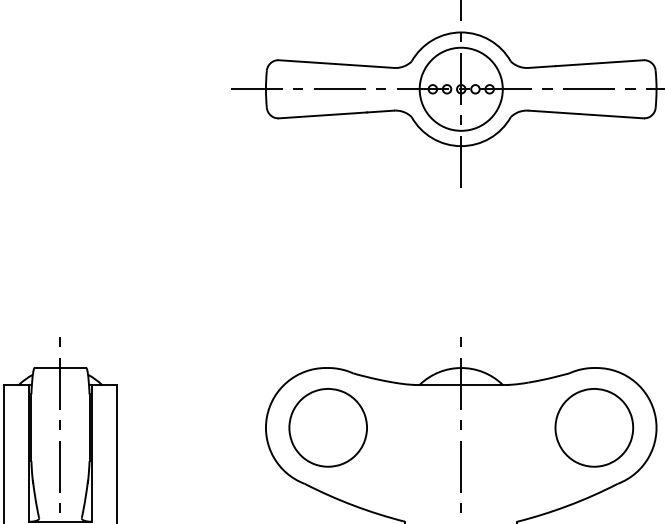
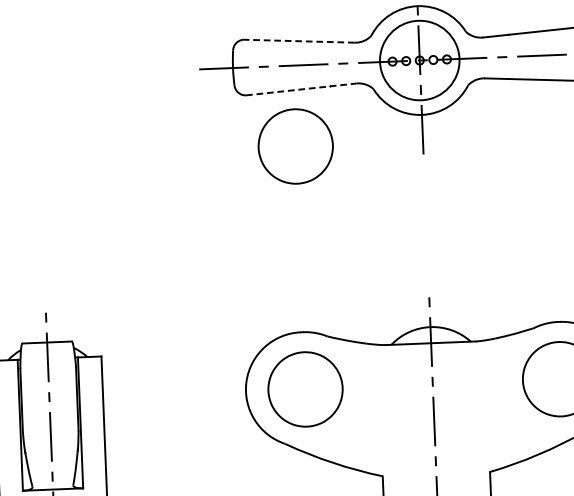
line: (336, 64) -> (299, 41), solid -> dashed
line: (336, 114) -> (301, 89), solid -> dashed
part: (327, 173) -> (295, 146), added

